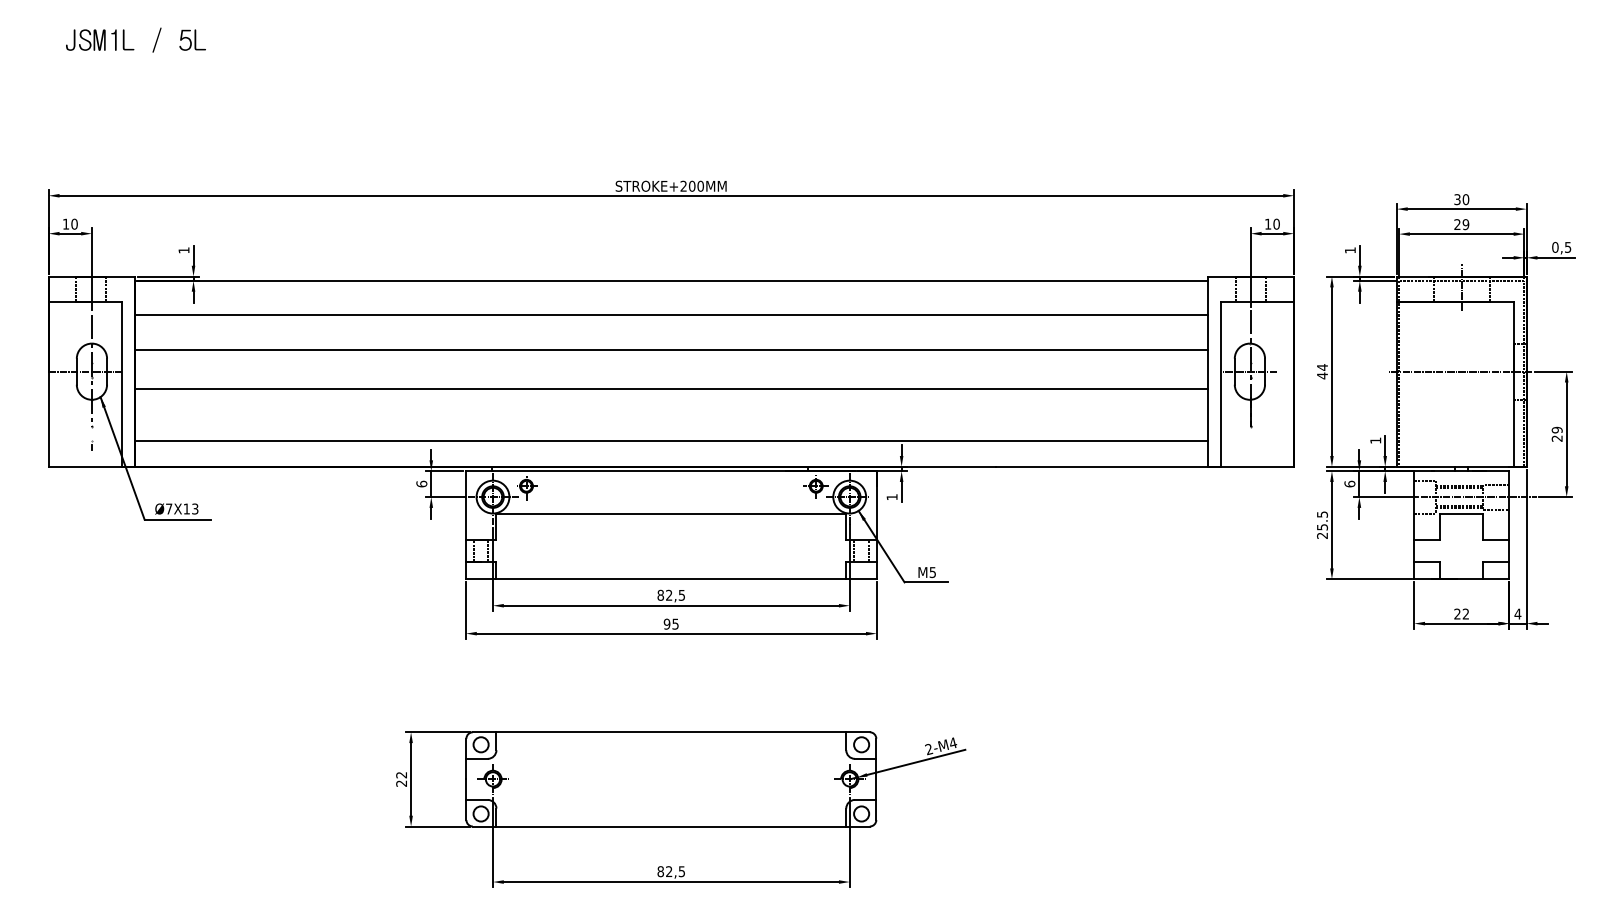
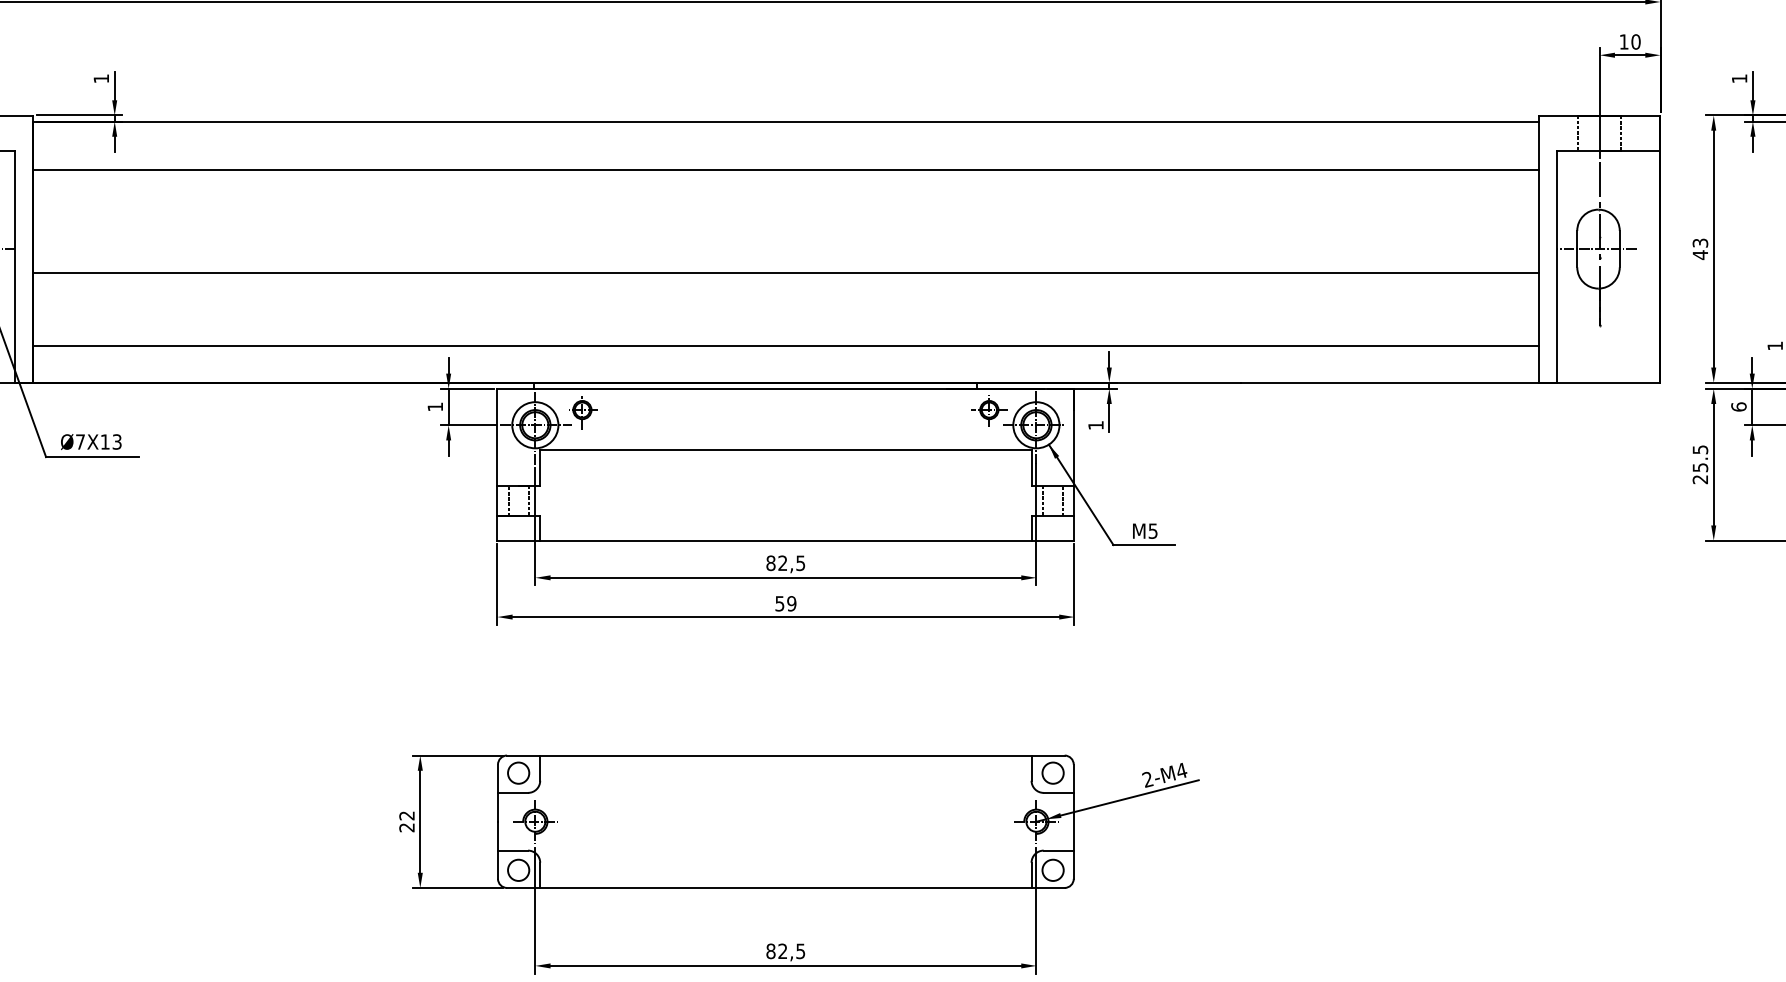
line: (671, 350) -> (786, 219), removed
text: (1322, 367) -> (1700, 243), 44 -> 43
text: (421, 483) -> (434, 406), 6 -> 1
text: (670, 623) -> (784, 602), 95 -> 59

